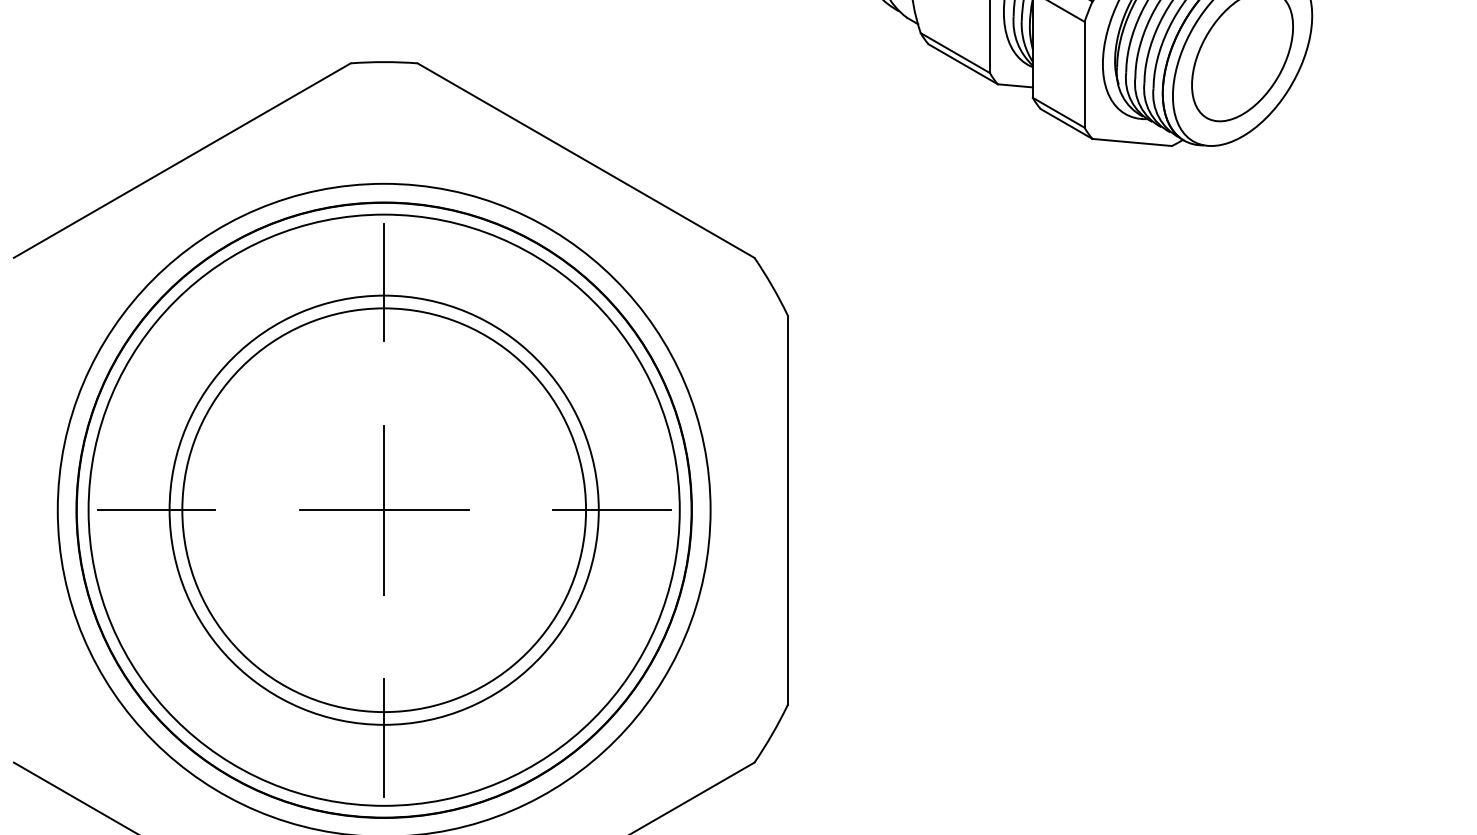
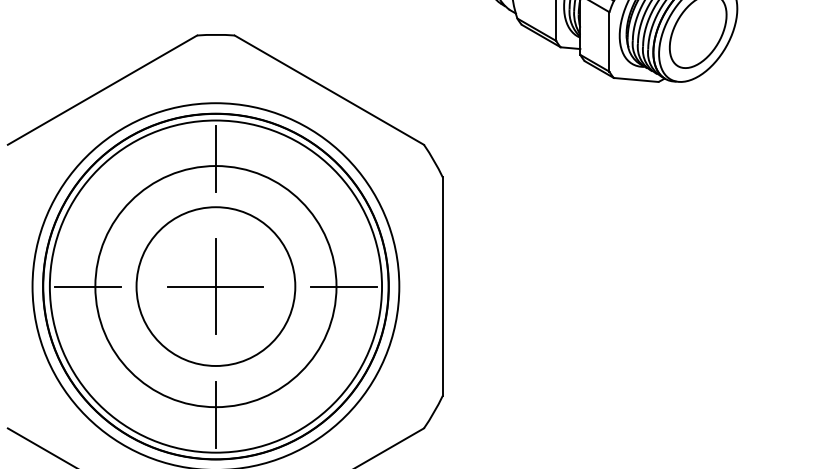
circle: (383, 510) -> (215, 286), size x0.7

